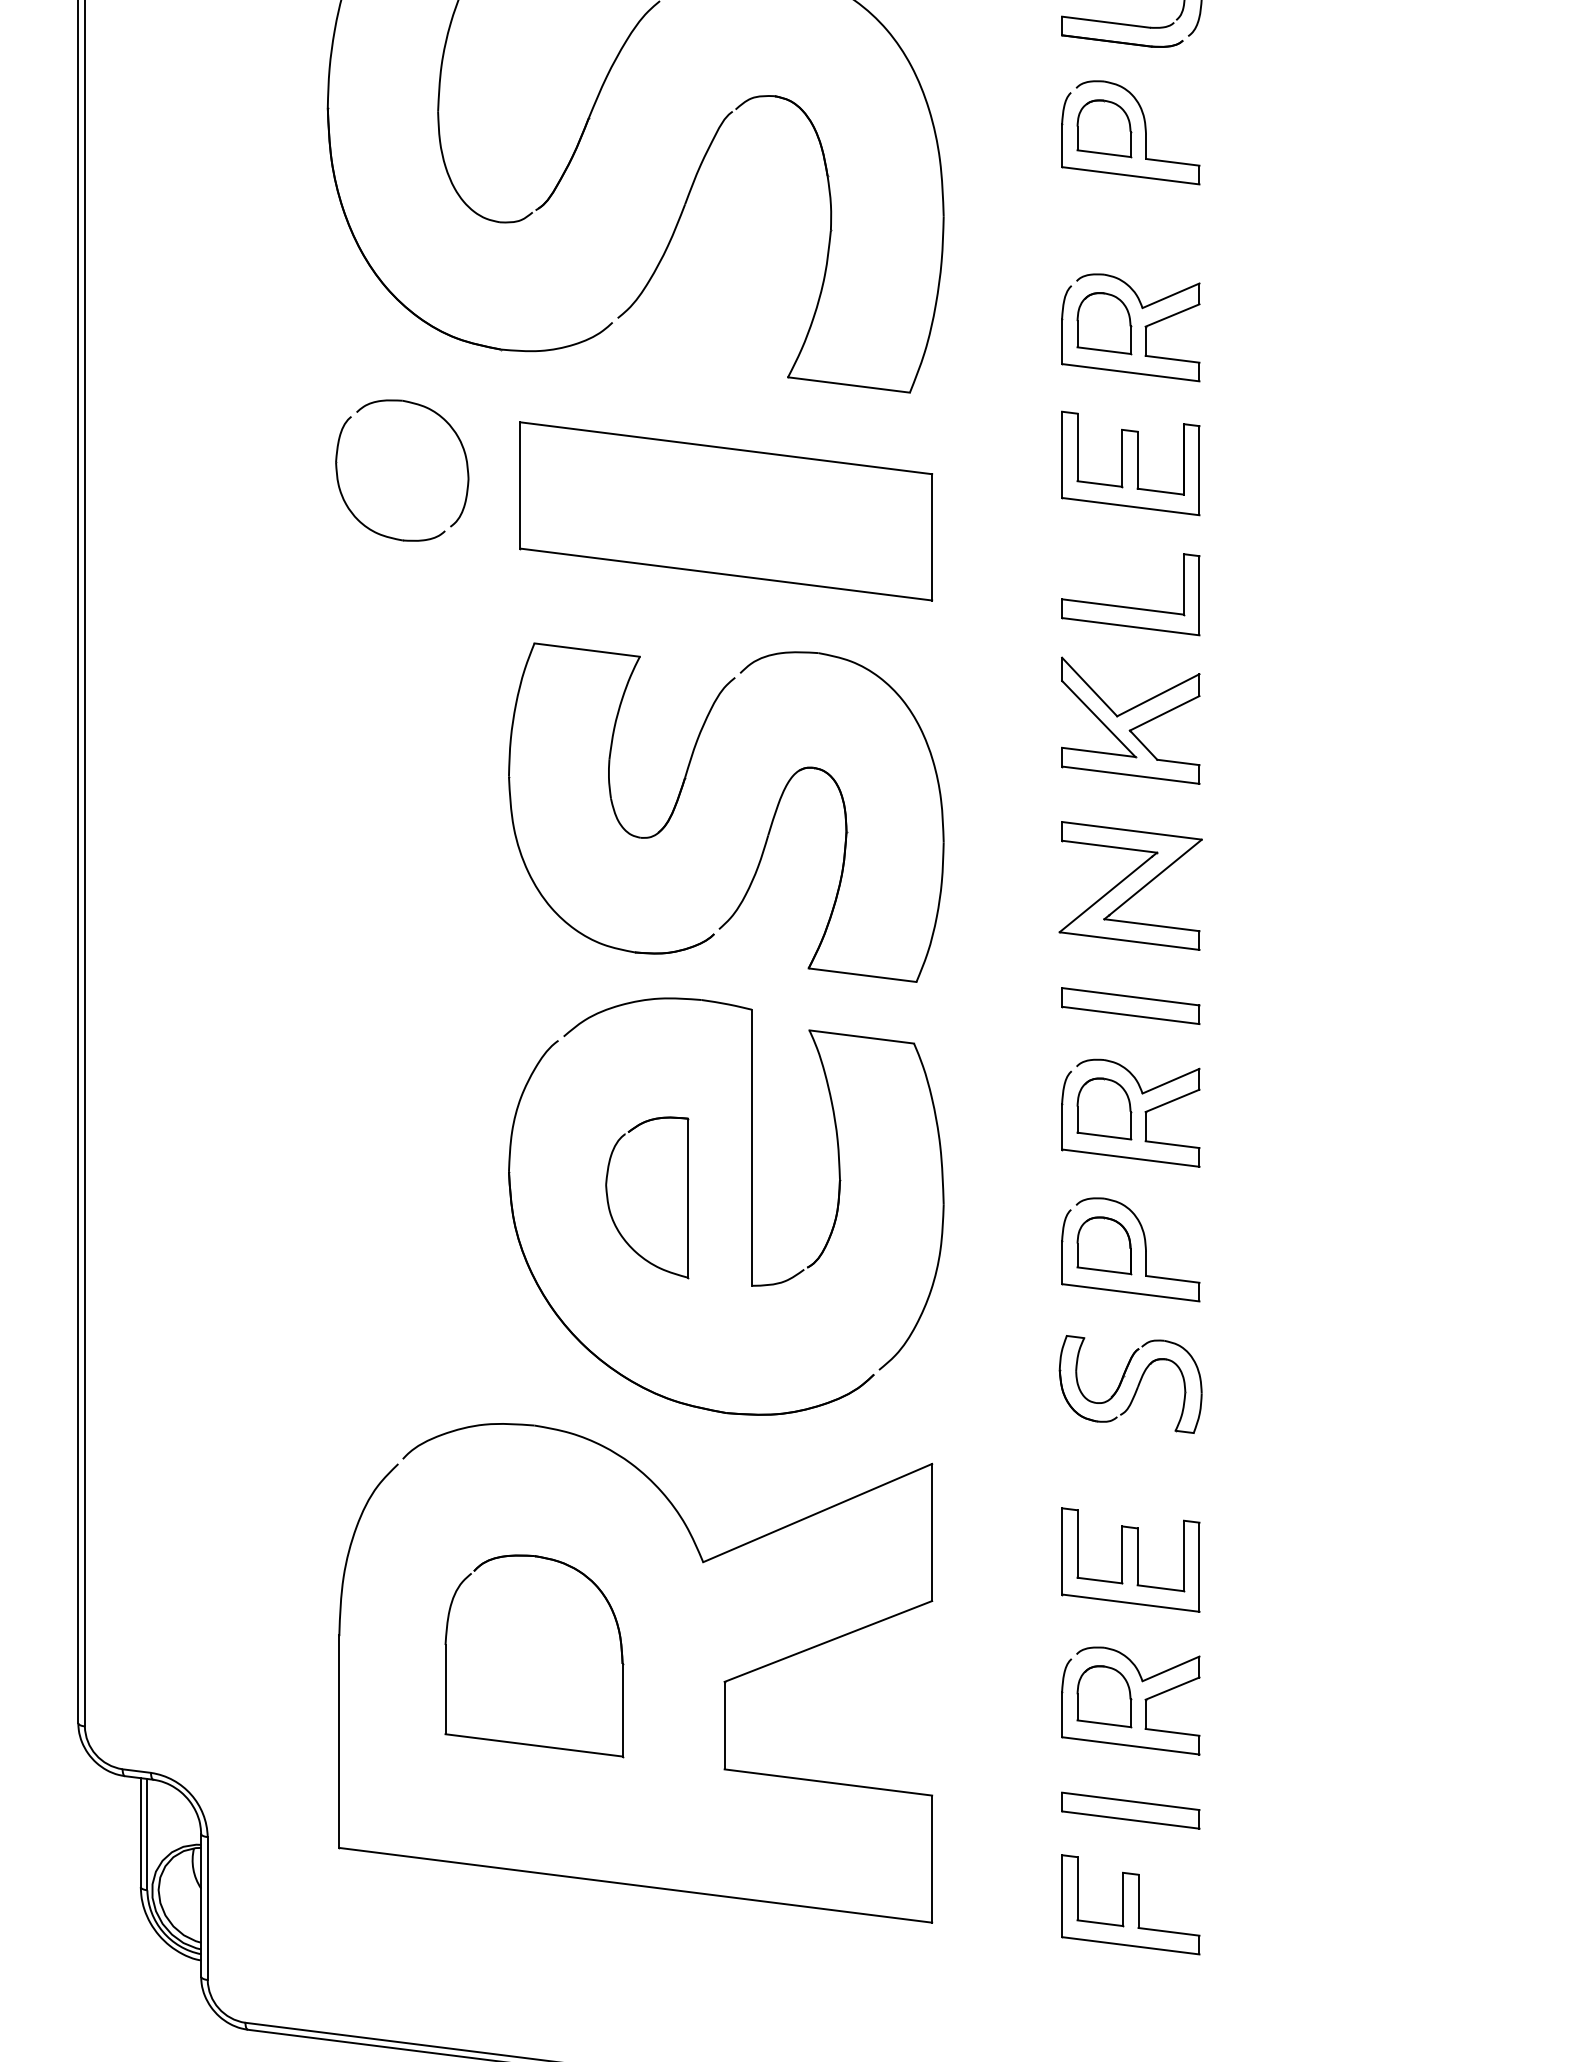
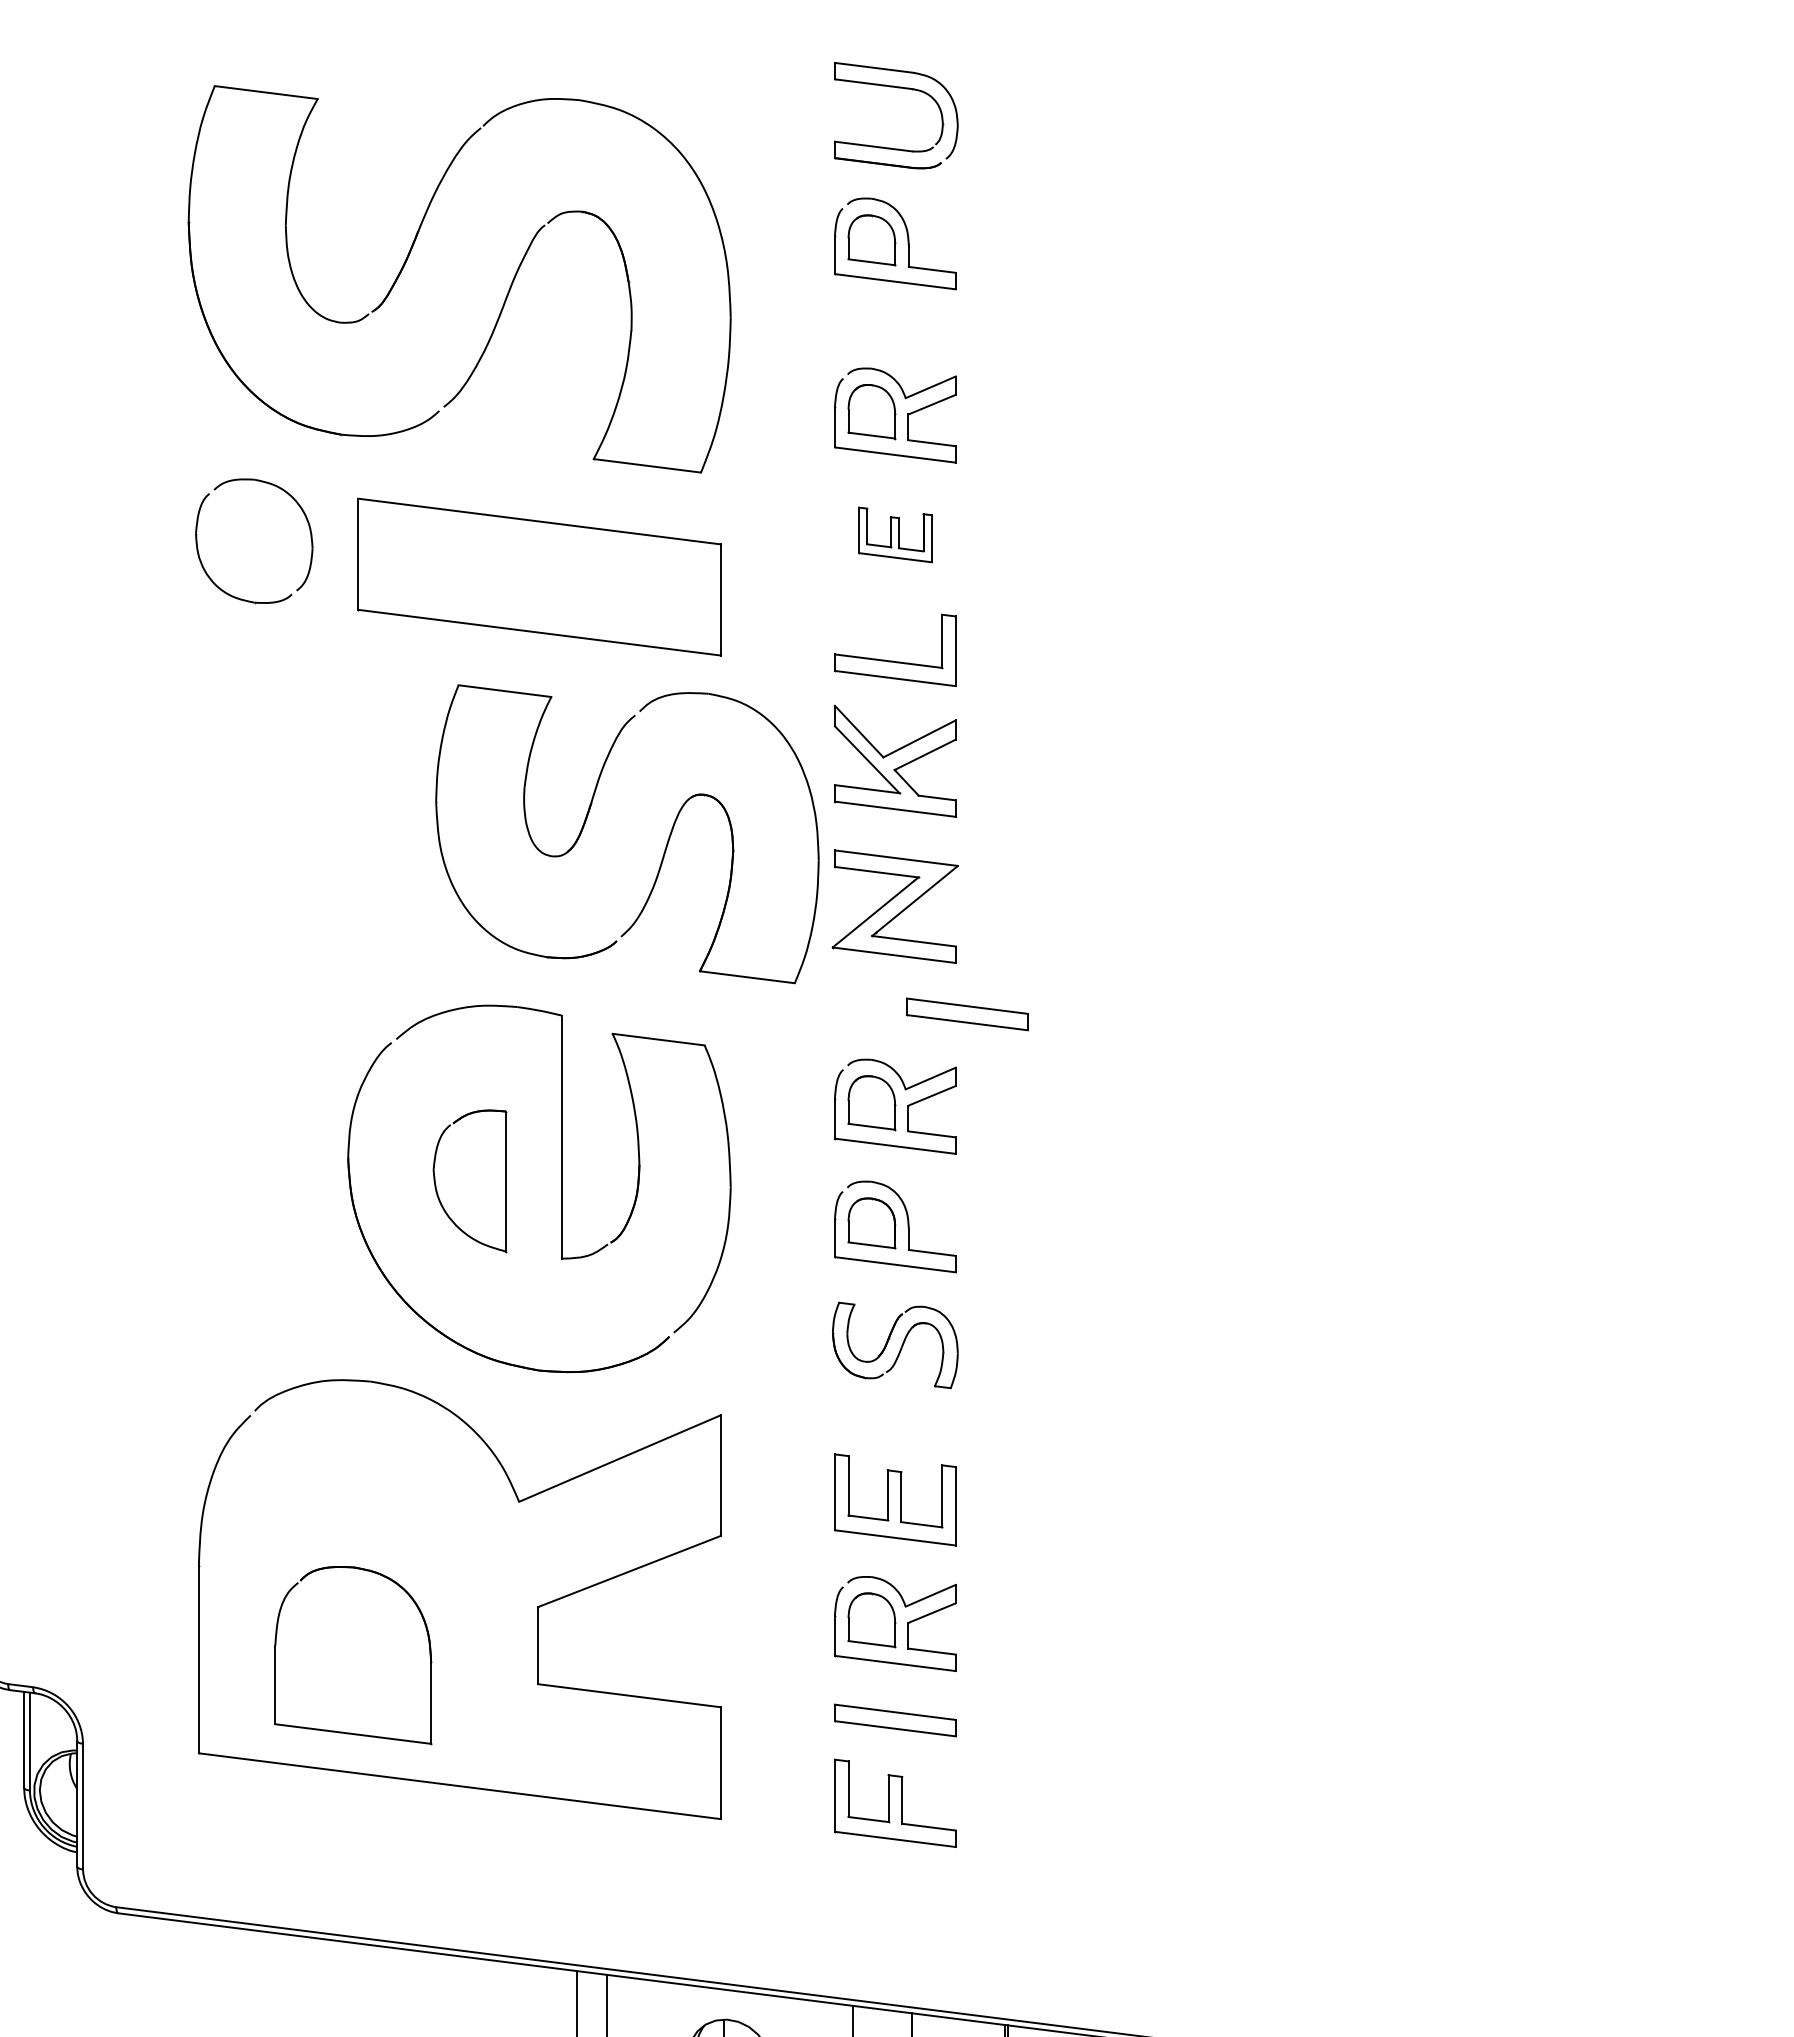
part: (1130, 463) -> (895, 534), size x0.6
part: (769, 826) -> (665, 846), moved
part: (1130, 1006) -> (967, 1014), moved
part: (619, 1643) -> (428, 1644), moved

